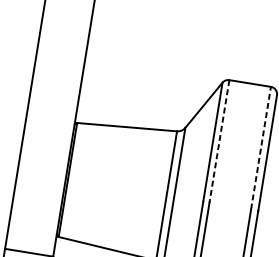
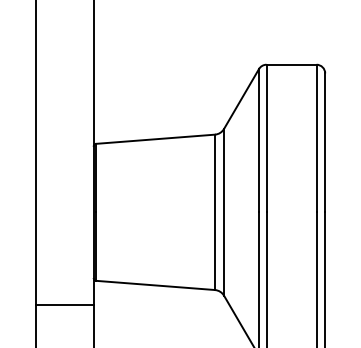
line: (219, 141) -> (266, 138), dashed -> solid
line: (260, 148) -> (316, 138), dashed -> solid

